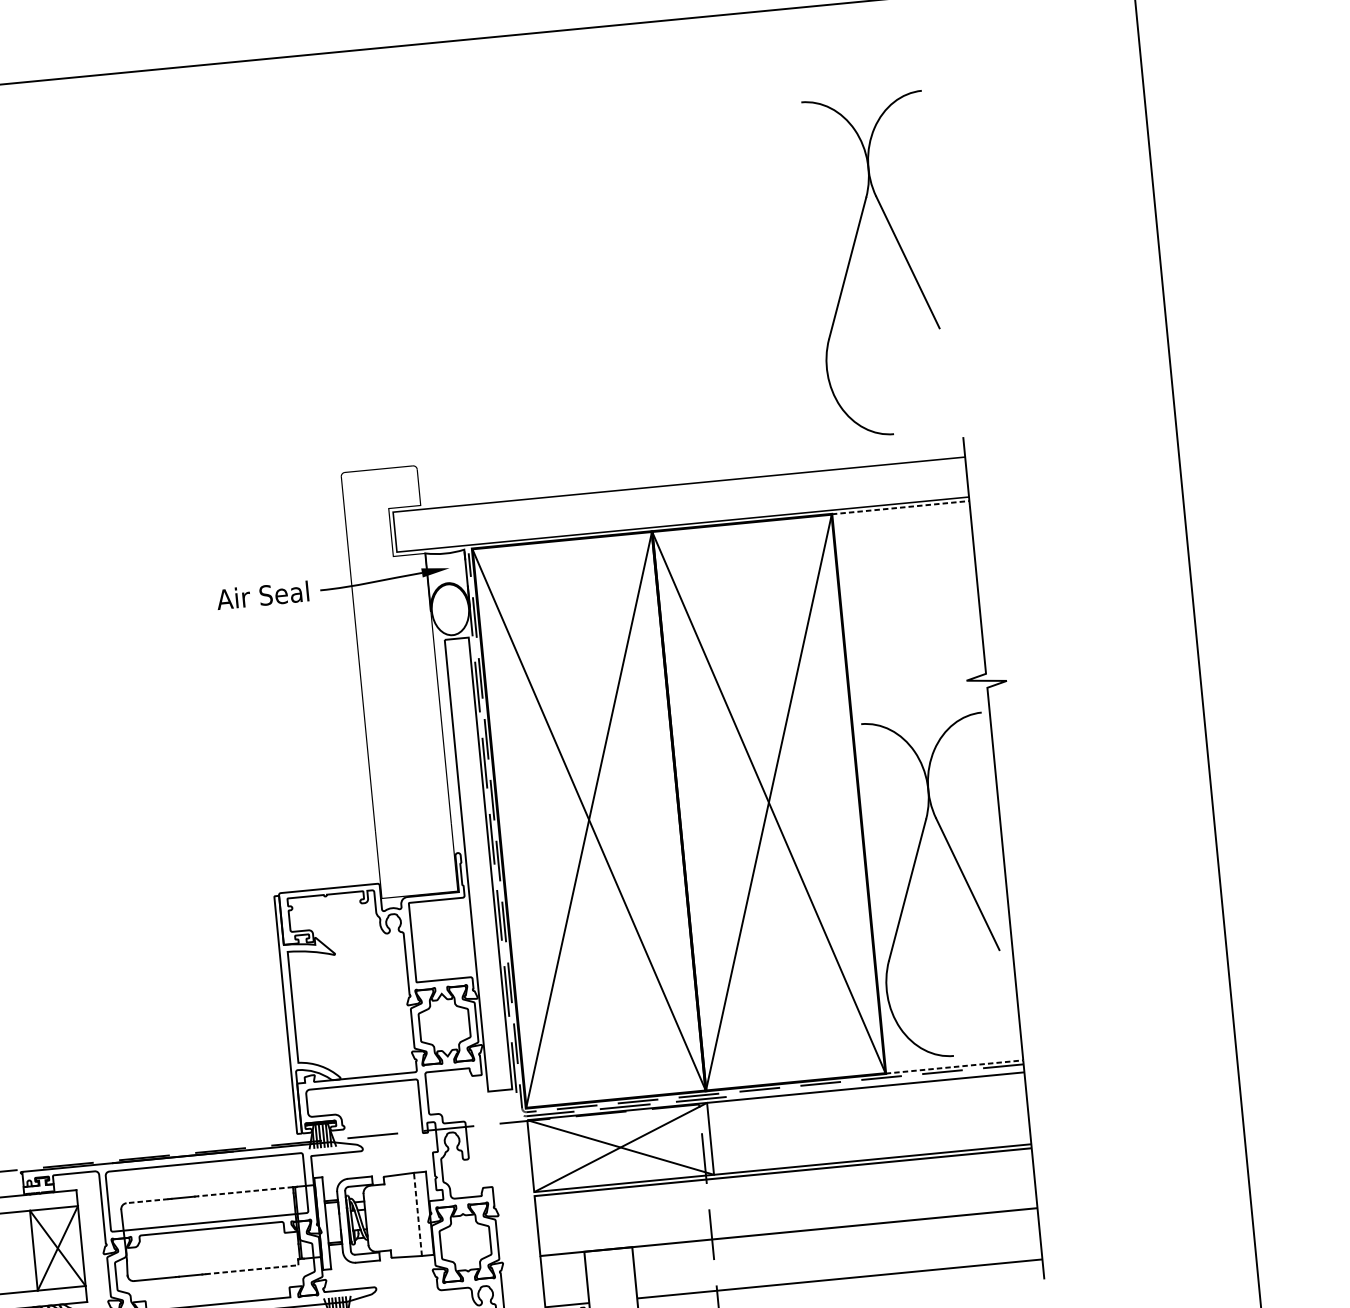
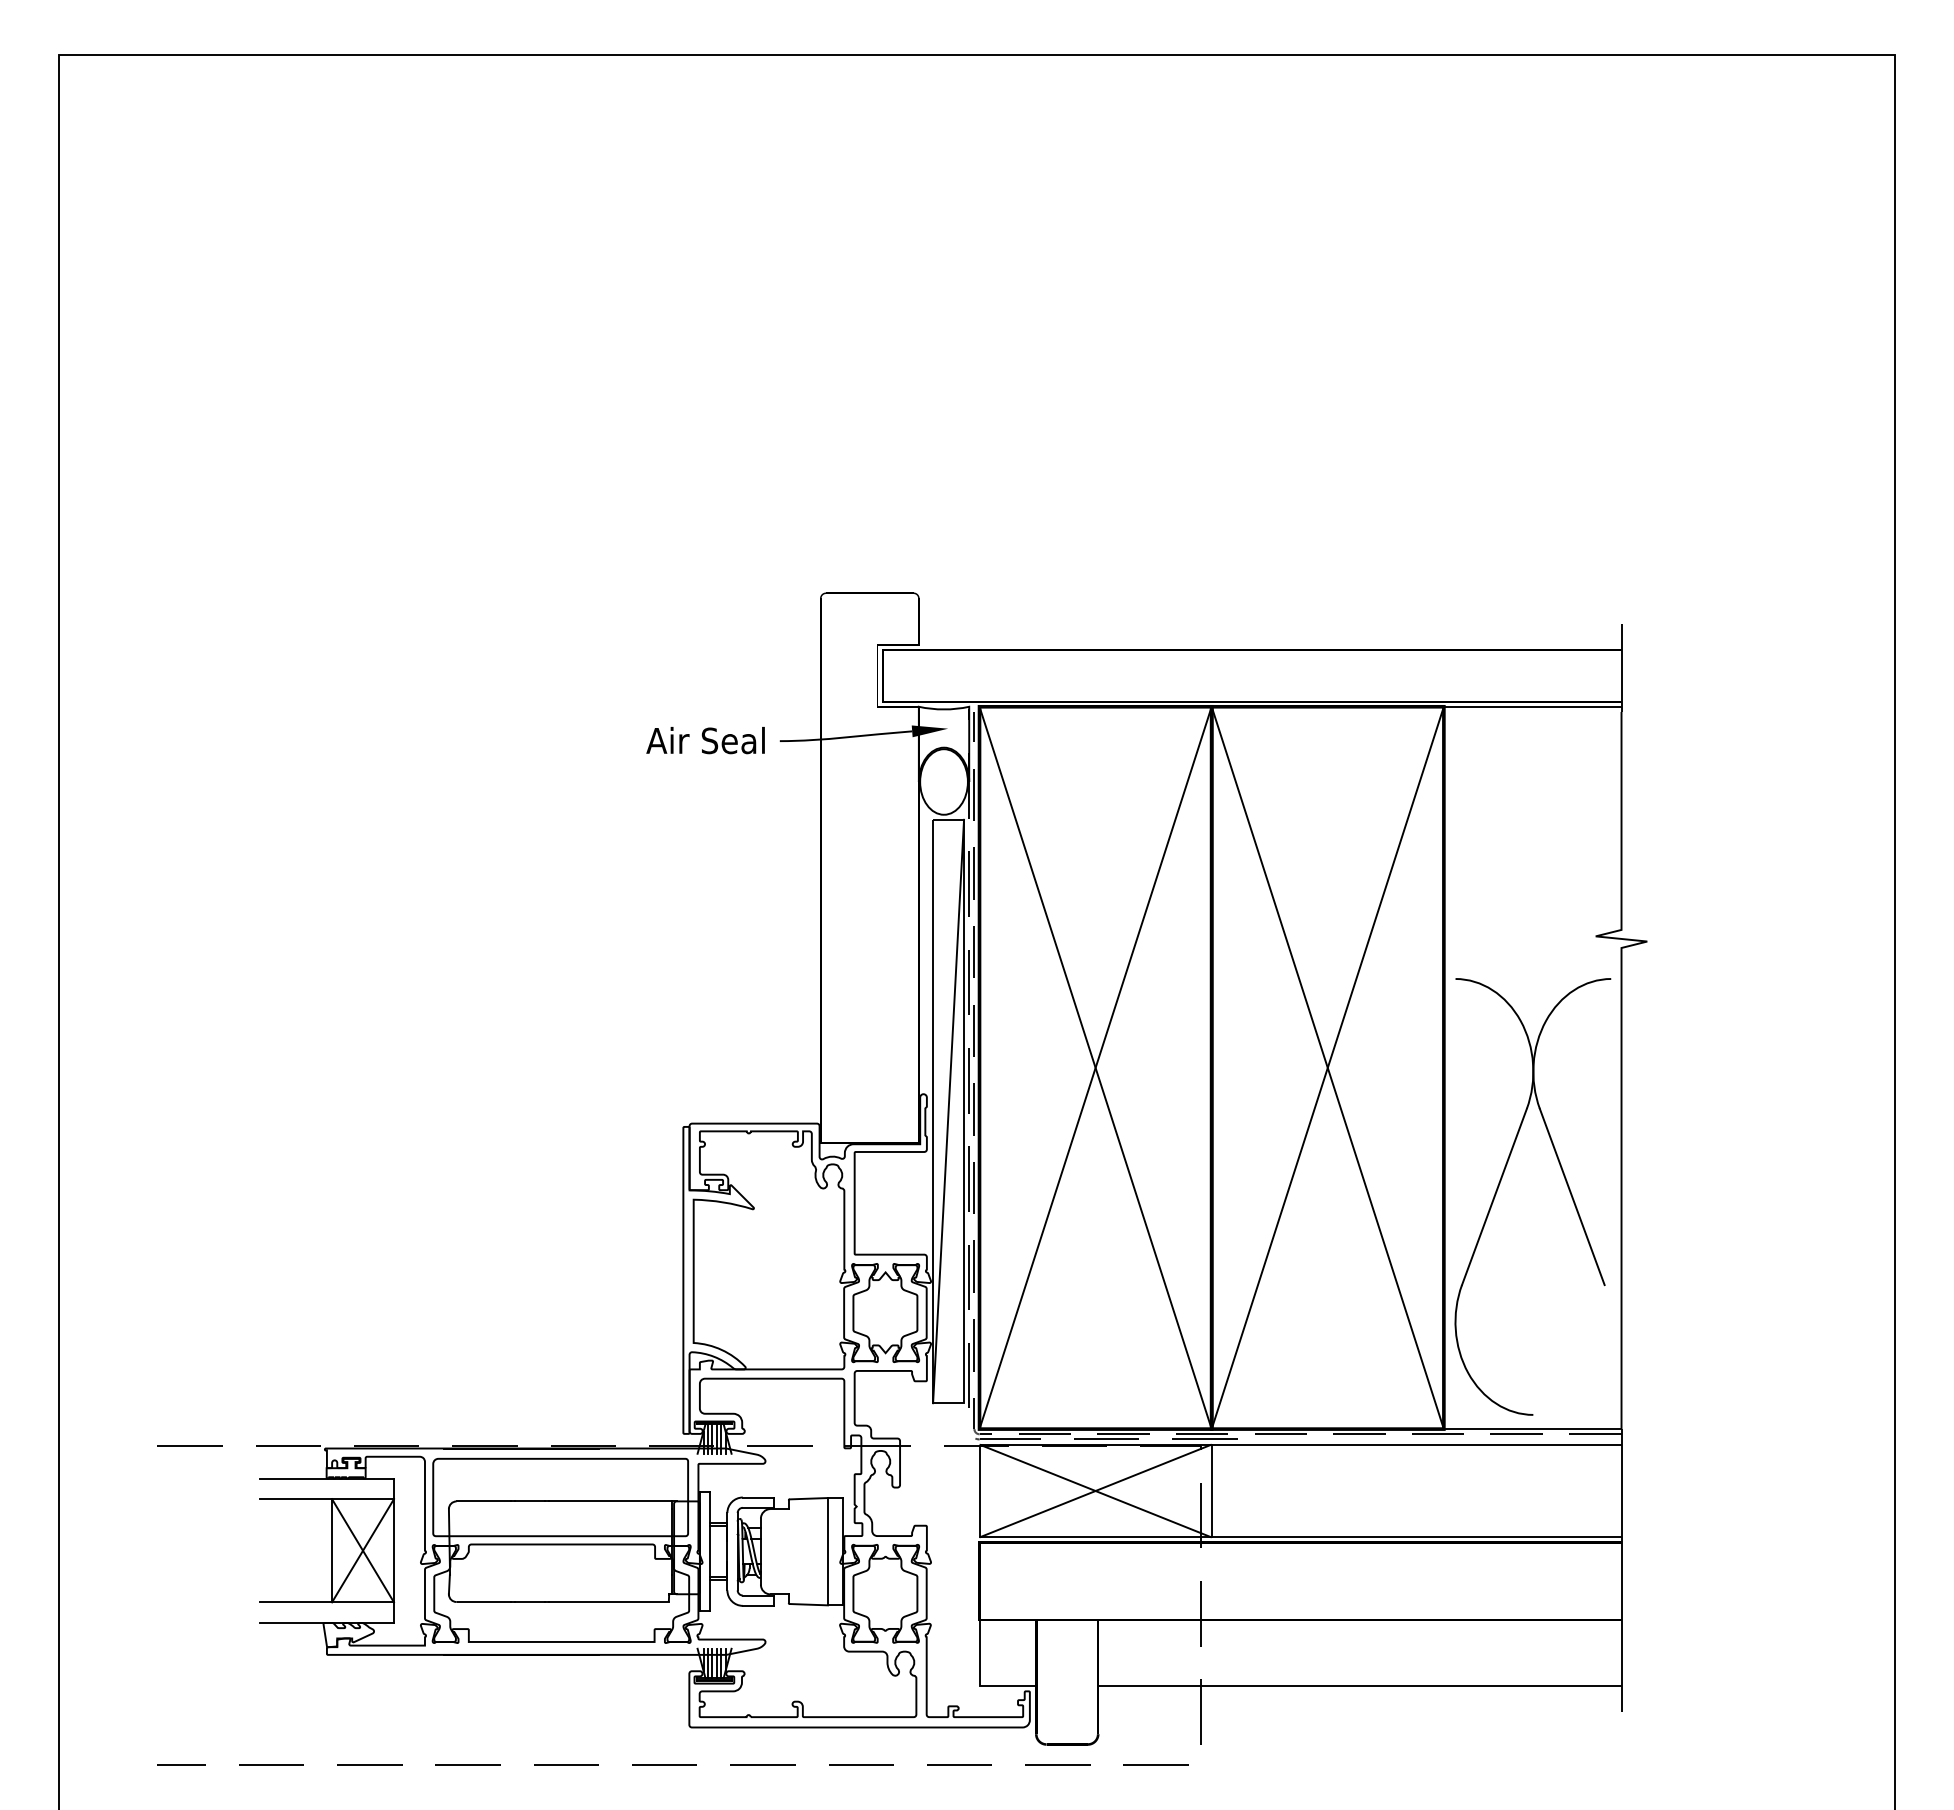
part: (852, 255) -> (1501, 378), removed
line: (900, 507) -> (1532, 706), dashed -> solid
line: (478, 864) -> (948, 1111), added
line: (954, 1067) -> (1532, 1429), dashed -> solid
line: (245, 1191) -> (609, 1501), dashed -> solid
line: (147, 1201) -> (483, 1501), dashed -> solid
line: (417, 1214) -> (827, 1551), dashed -> solid
line: (252, 1270) -> (609, 1602), dashed -> solid

